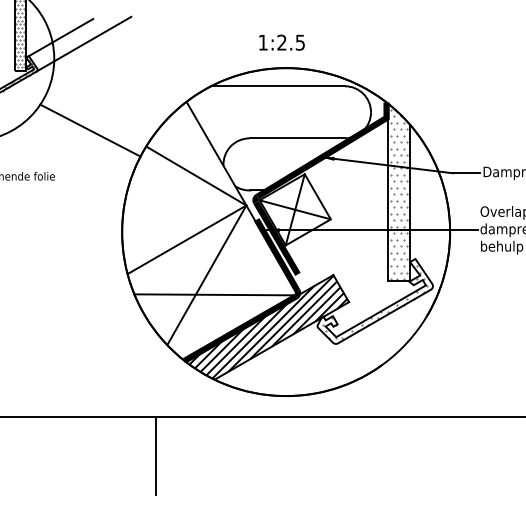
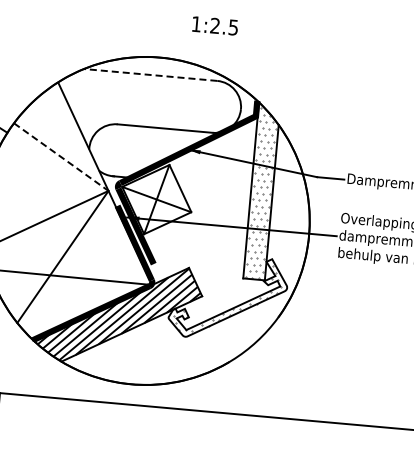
text: (281, 42) -> (214, 25), moved
line: (278, 86) -> (151, 75), solid -> dashed
line: (196, 176) -> (61, 157), solid -> dashed

